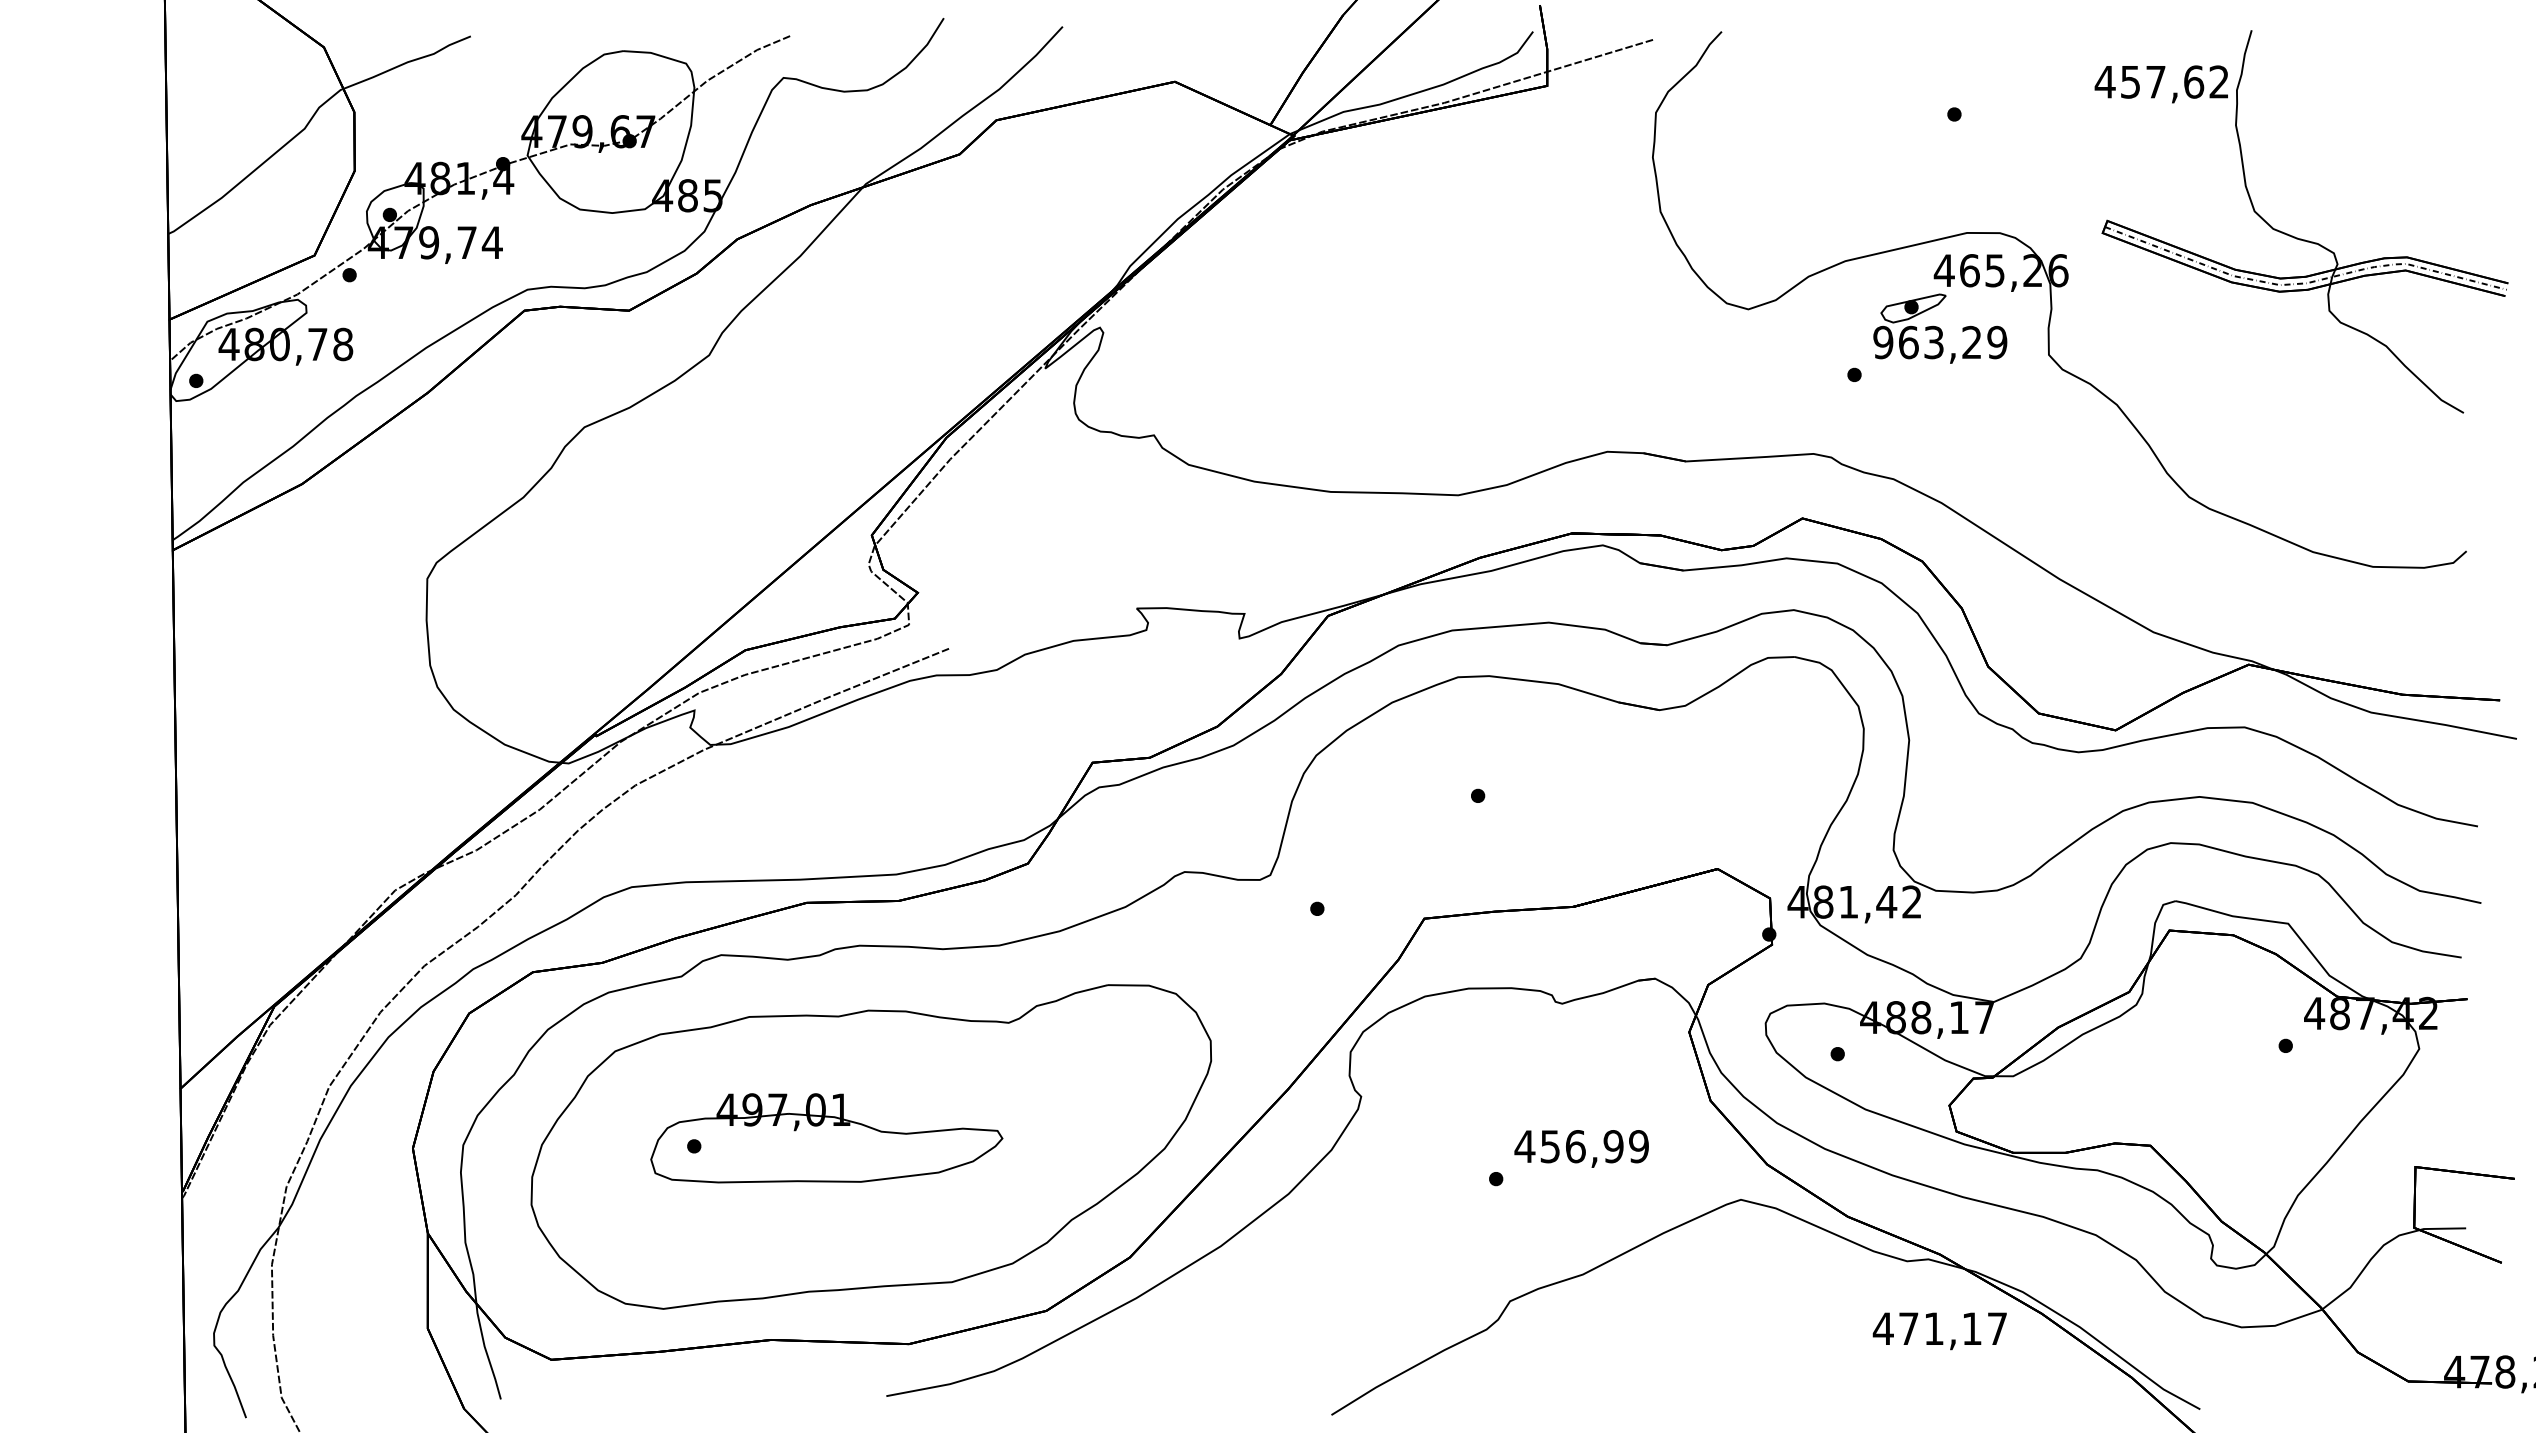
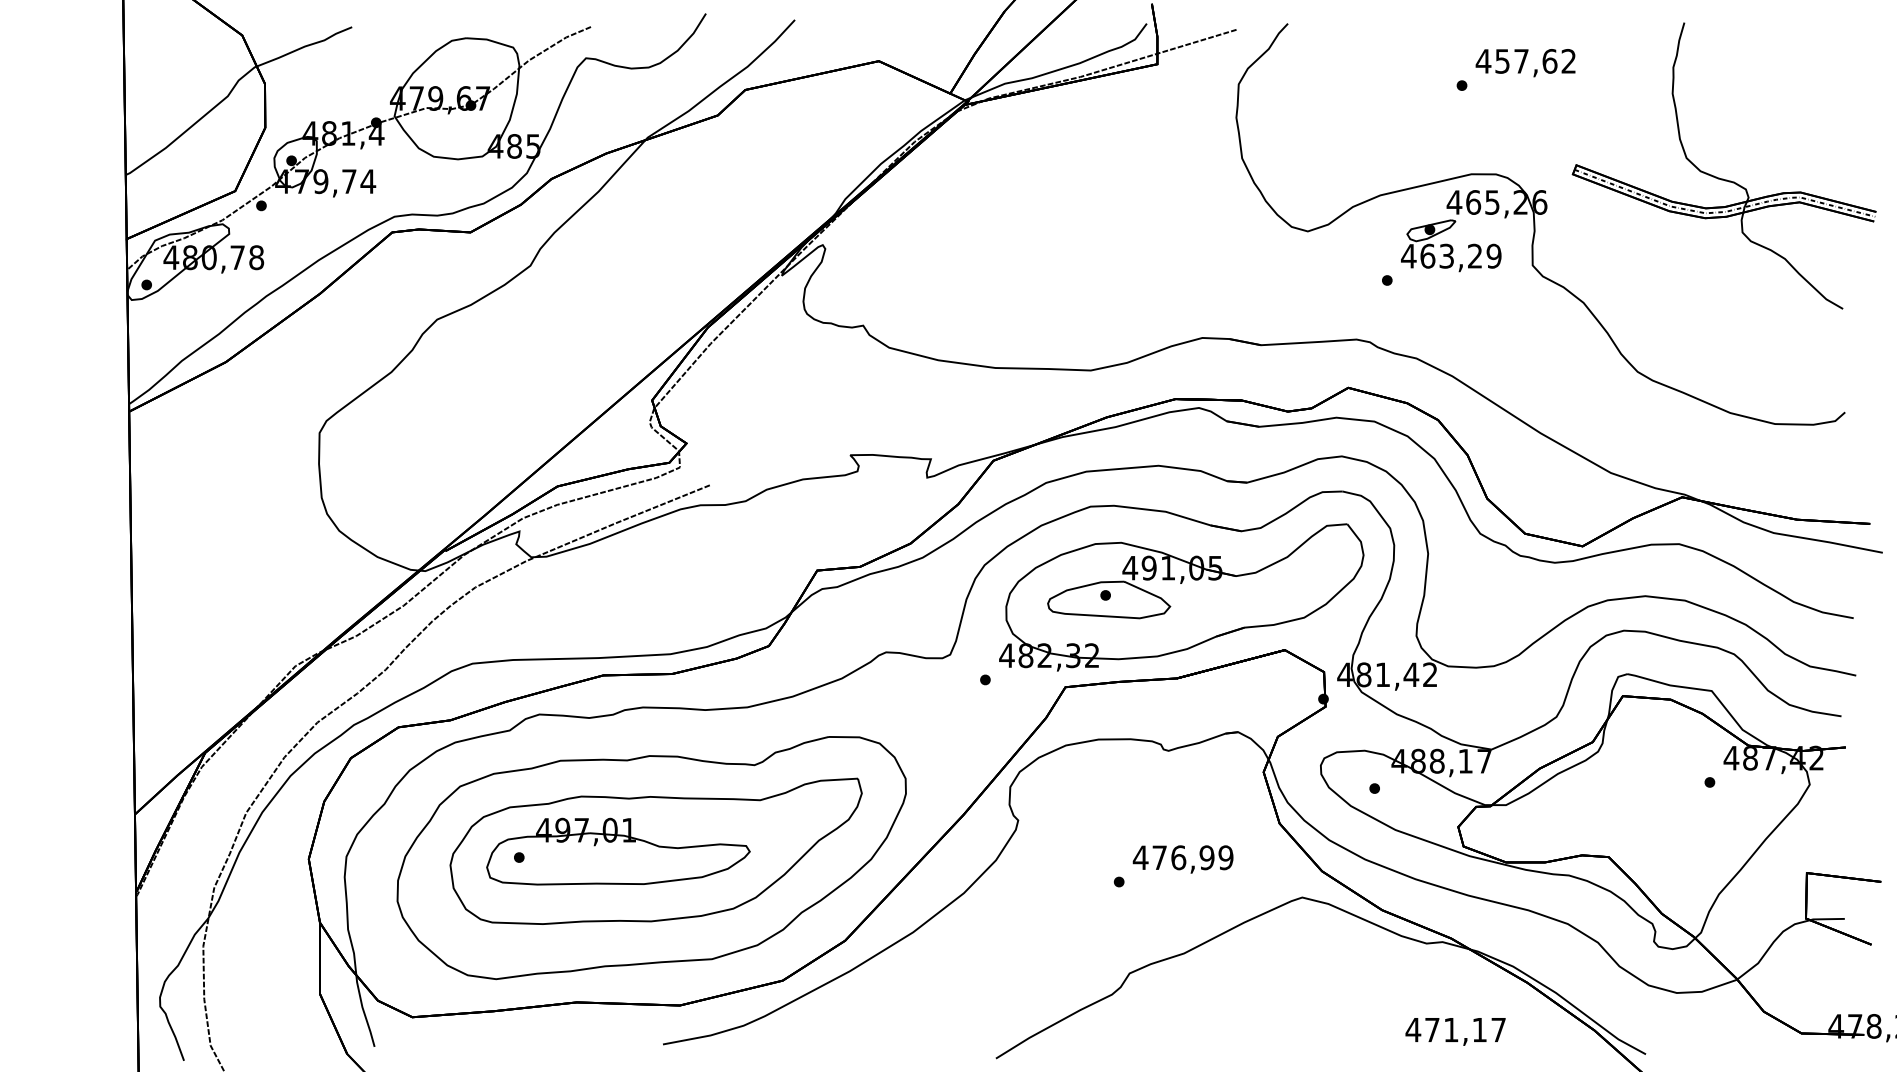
text: (2160, 84) -> (1524, 63), moved
text: (1882, 342) -> (1408, 256), 963,29 -> 463,29
part: (1579, 798) -> (1181, 597), added
part: (877, 1138) -> (656, 851), added
text: (1549, 1146) -> (1159, 857), 456,99 -> 476,99
text: (1939, 1331) -> (1455, 1031), moved

